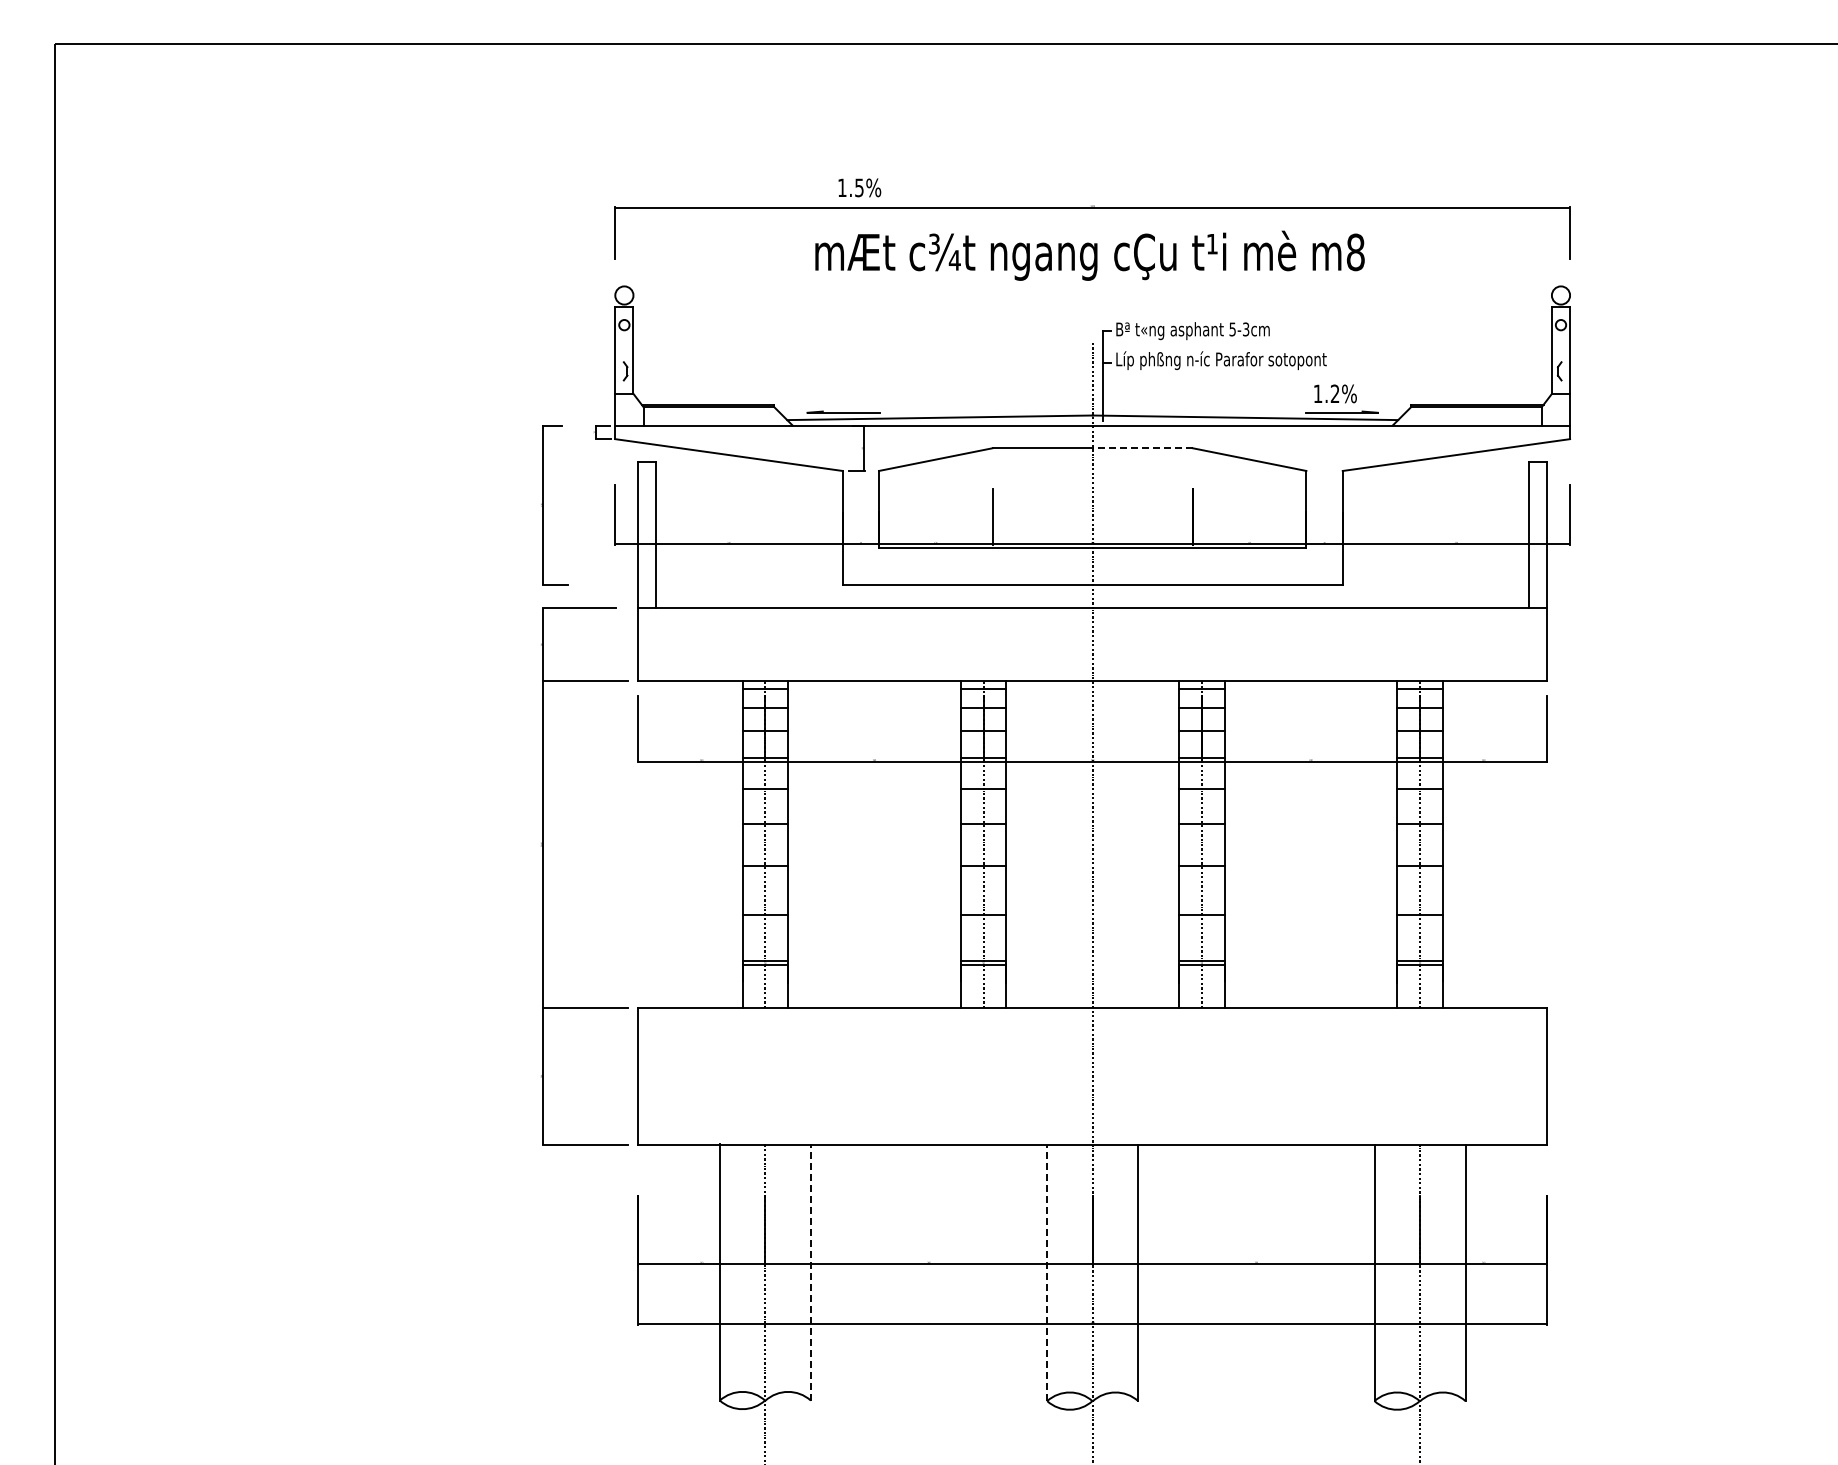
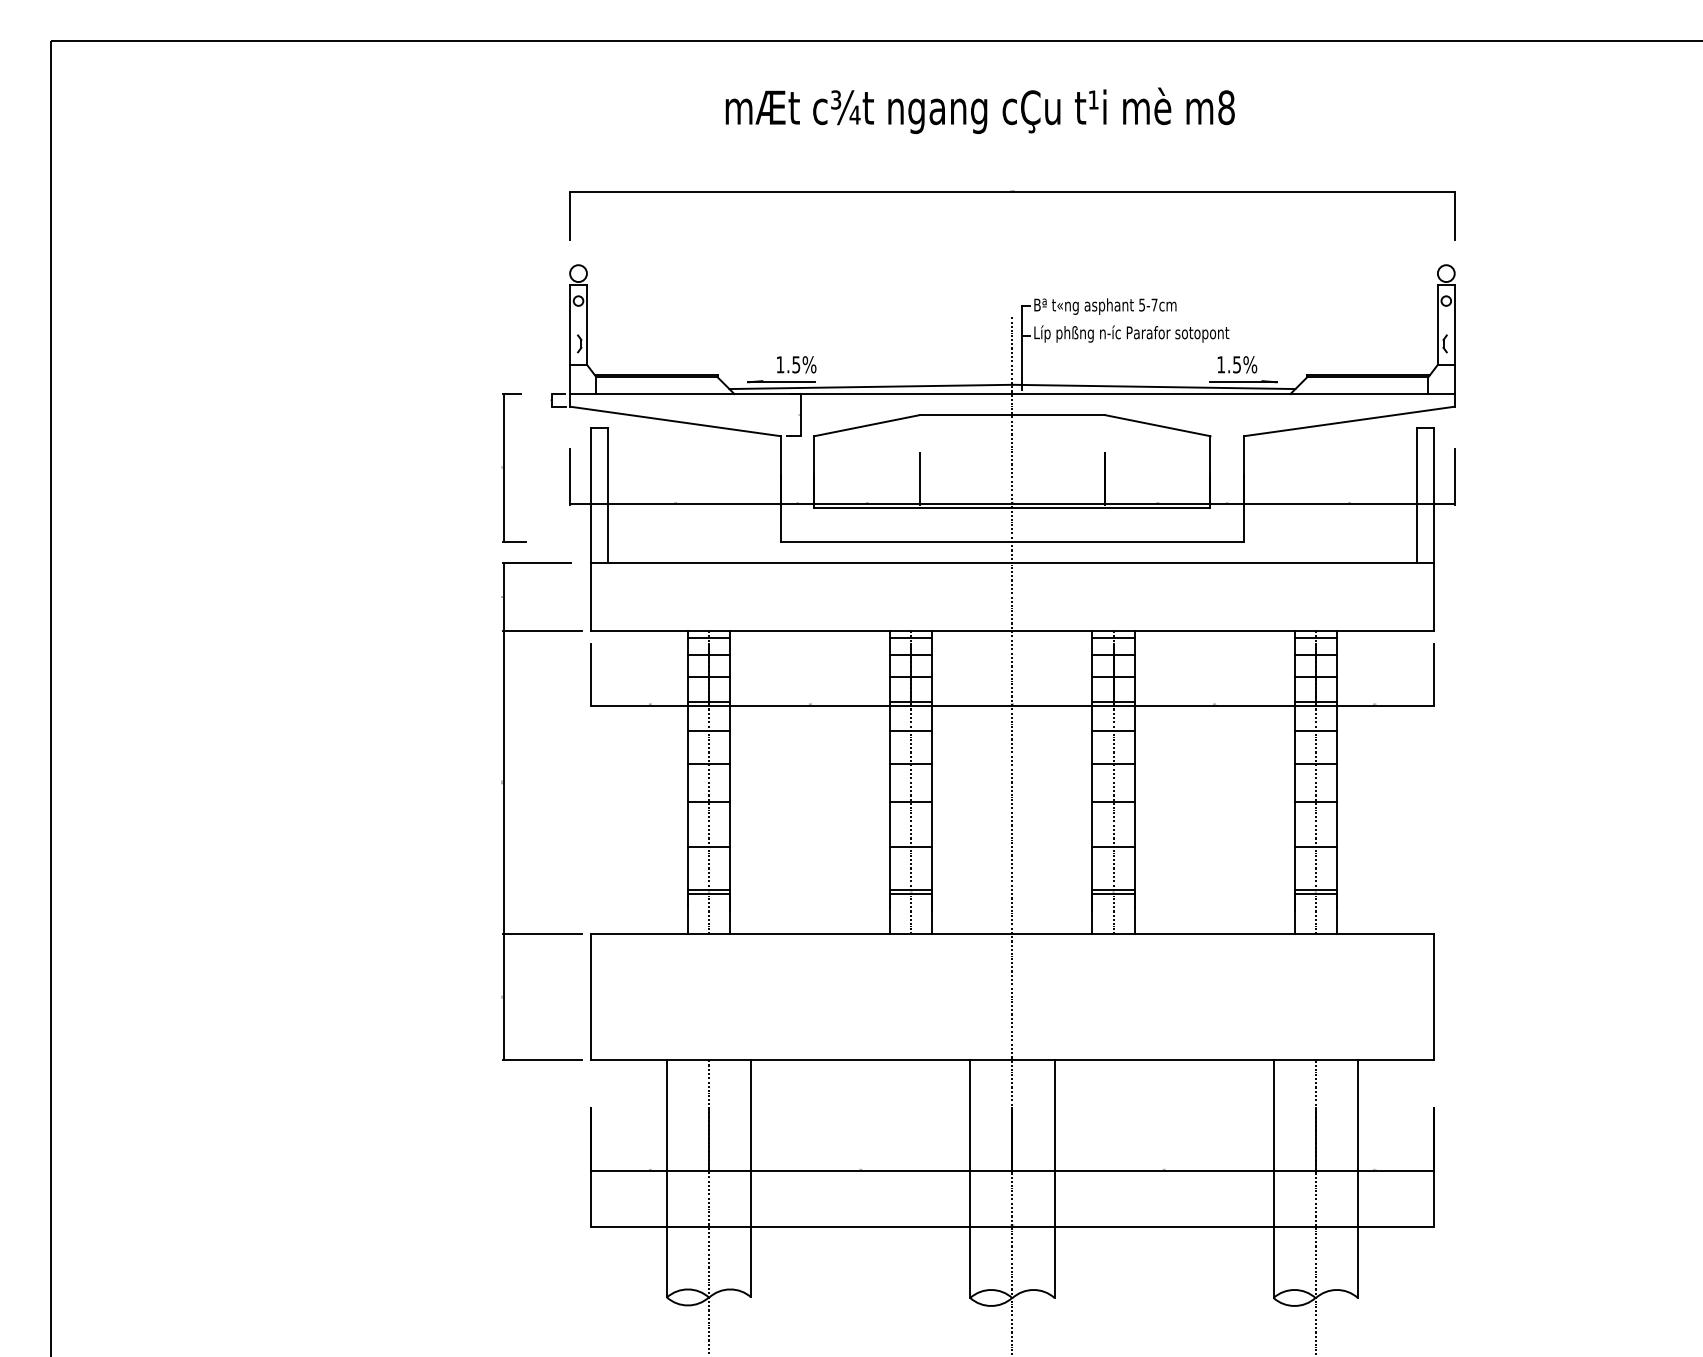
text: (859, 187) -> (796, 364), moved
text: (1089, 255) -> (979, 110), moved
text: (1246, 329) -> (1154, 305), 5-3cm -> 5-7cm
text: (1334, 393) -> (1236, 364), 1.2% -> 1.5%
line: (1142, 448) -> (1058, 415), dashed -> solid
line: (810, 1271) -> (750, 1177), dashed -> solid
line: (1047, 1272) -> (970, 1178), dashed -> solid

